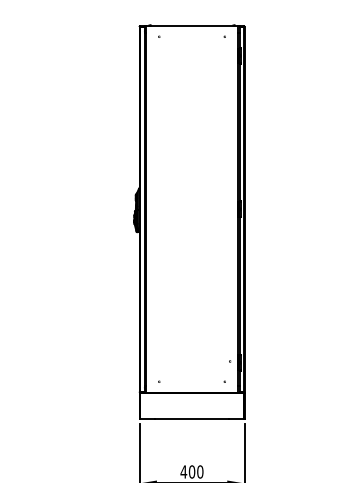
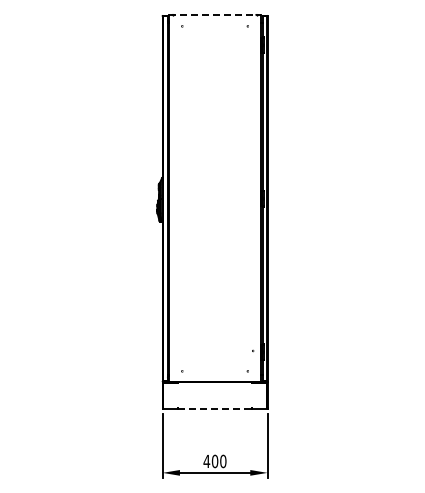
line: (192, 26) -> (215, 15), solid -> dashed
line: (192, 419) -> (215, 408), solid -> dashed

